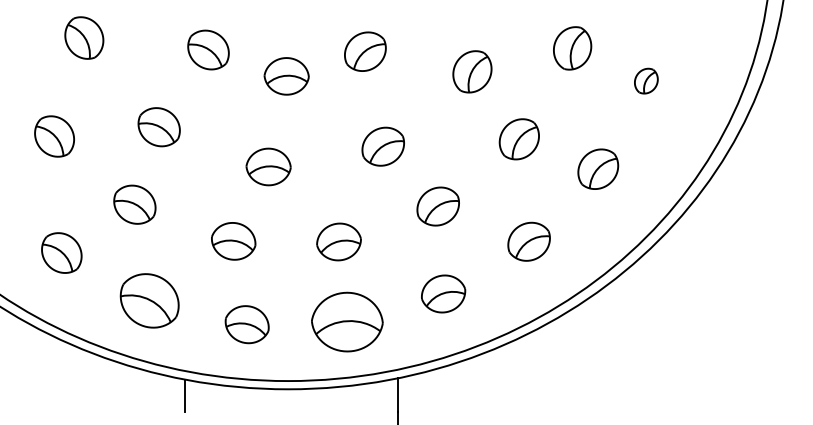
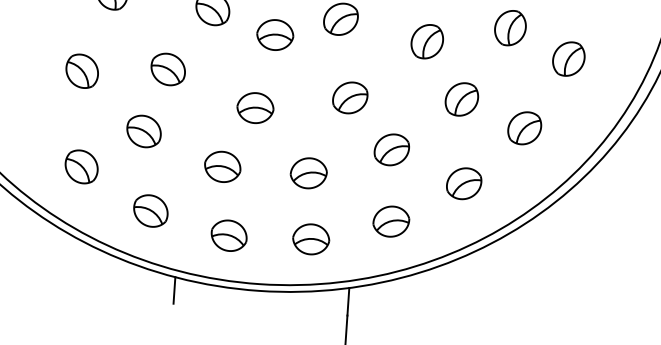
part: (646, 80) -> (569, 58), size x1.67
part: (149, 301) -> (150, 211), size x0.71
part: (347, 322) -> (311, 239), size x0.62

